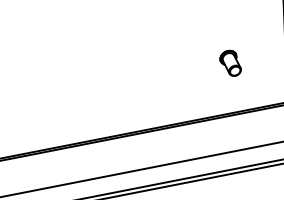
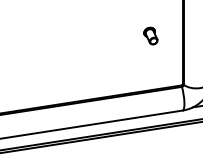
part: (230, 62) -> (150, 35), moved

